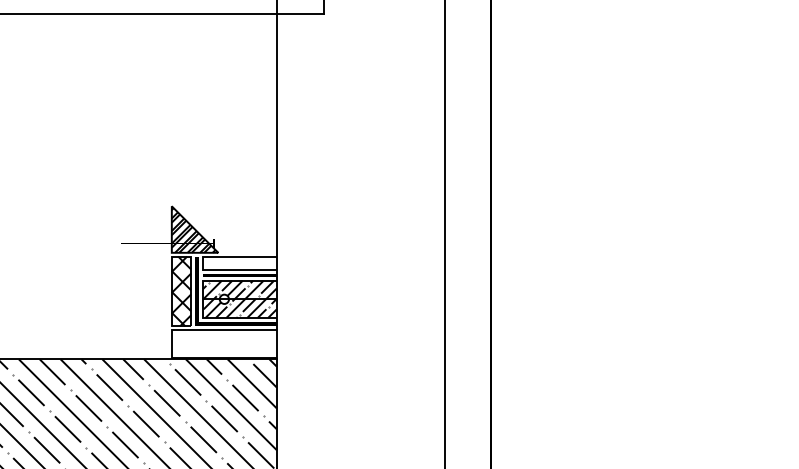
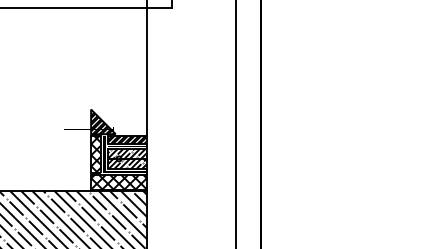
hatch: (238, 262) -> (126, 139), added
hatch: (223, 343) -> (118, 182), added

